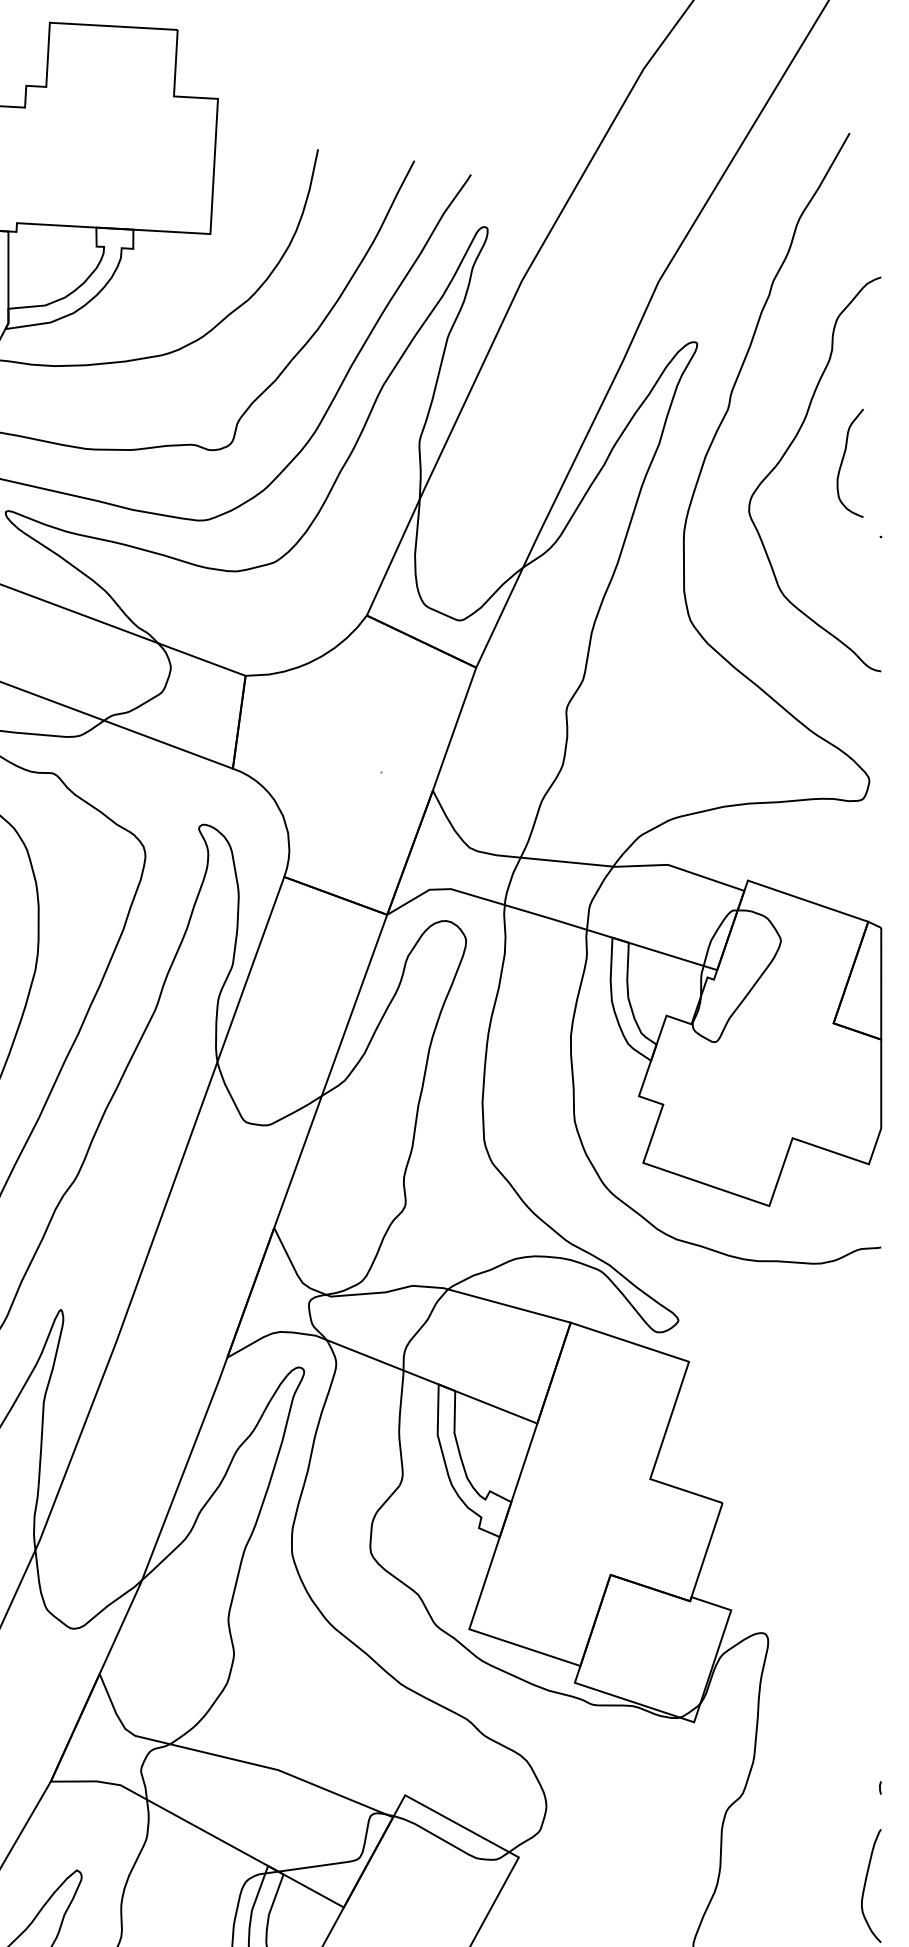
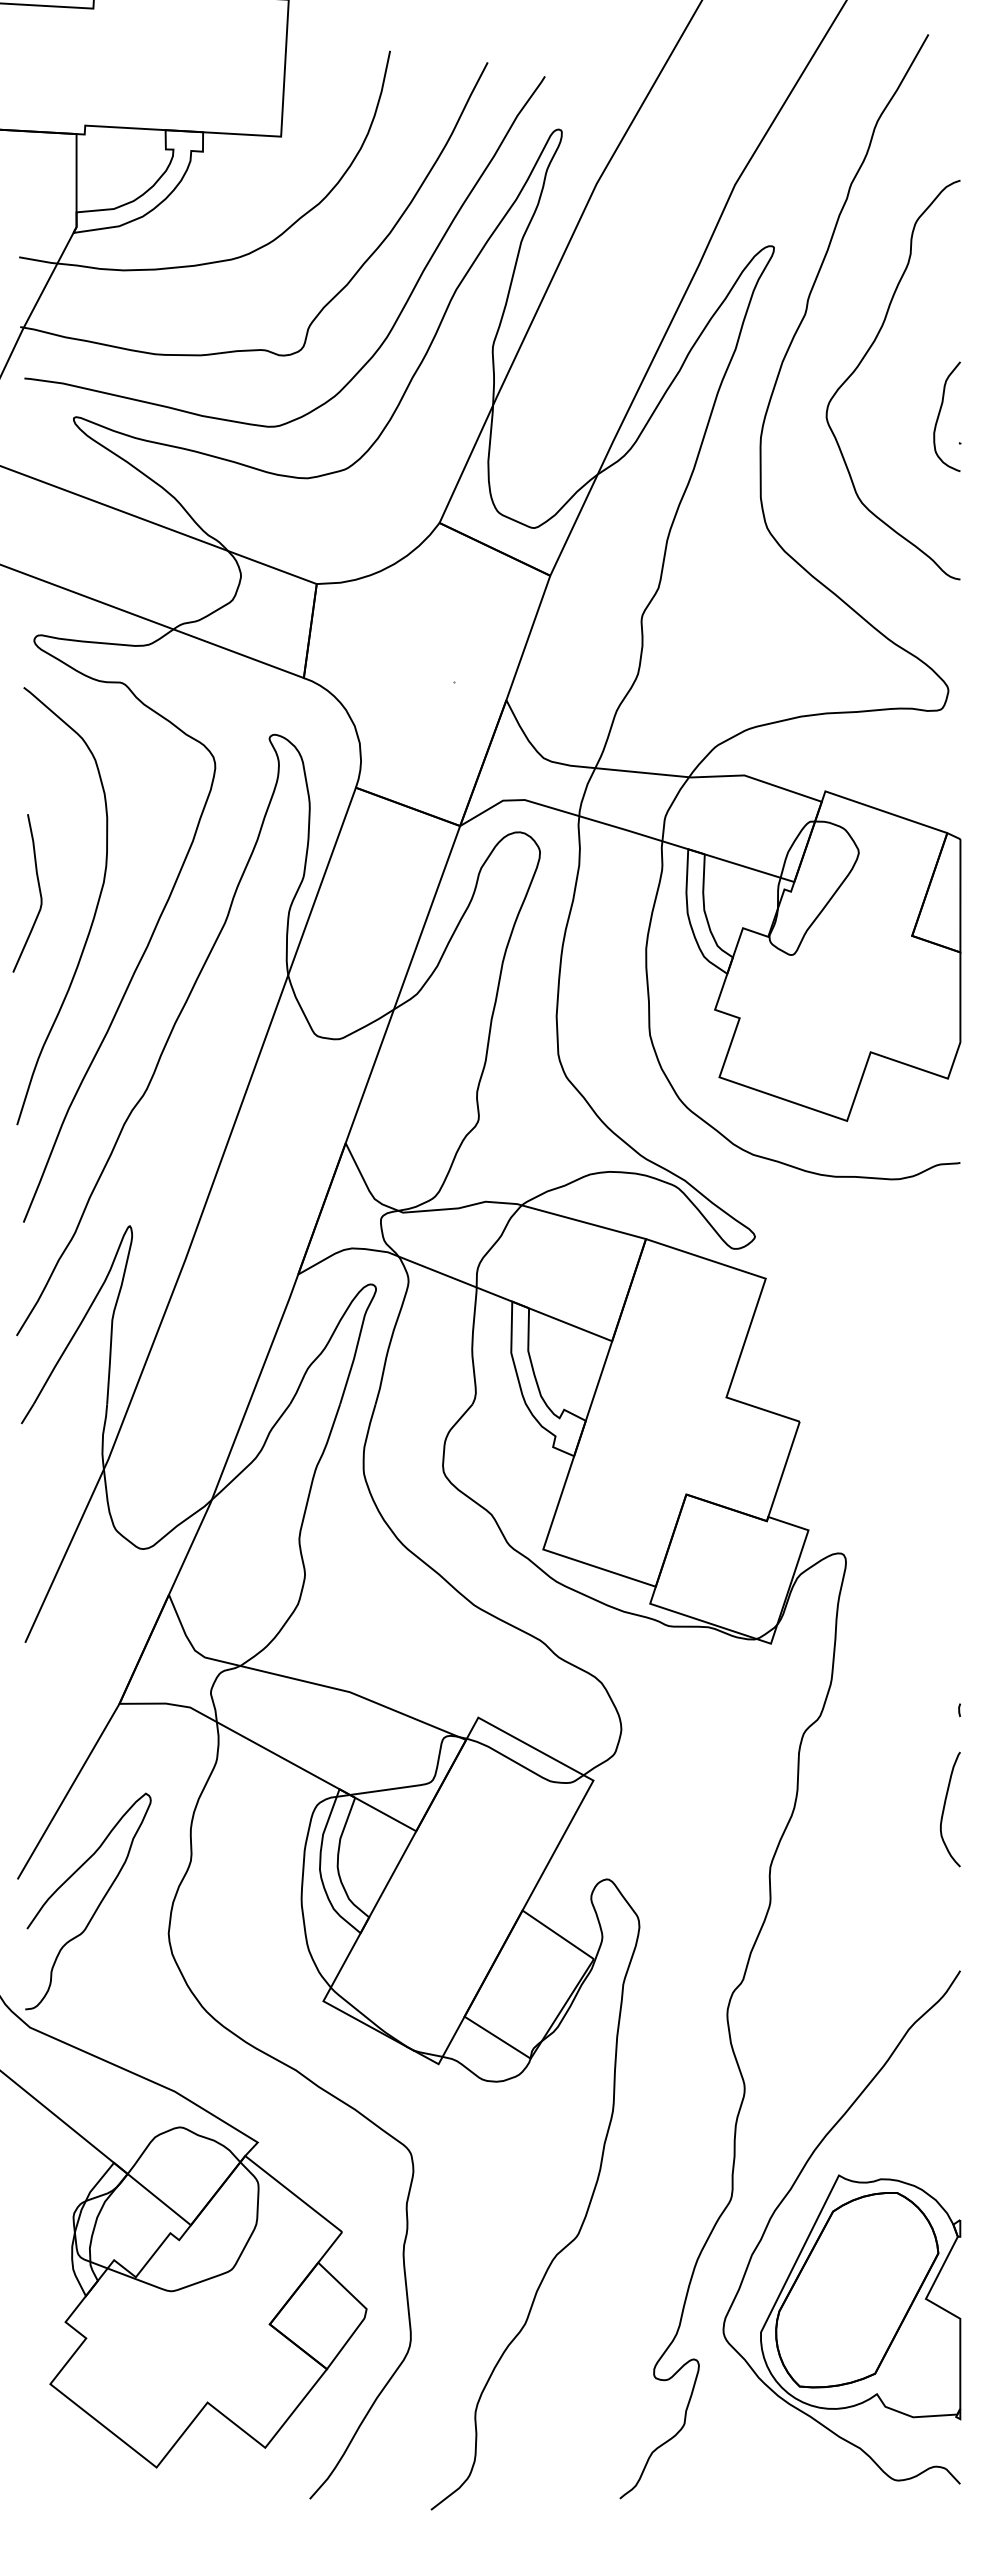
curve: (843, 460) -> (940, 413), moved

